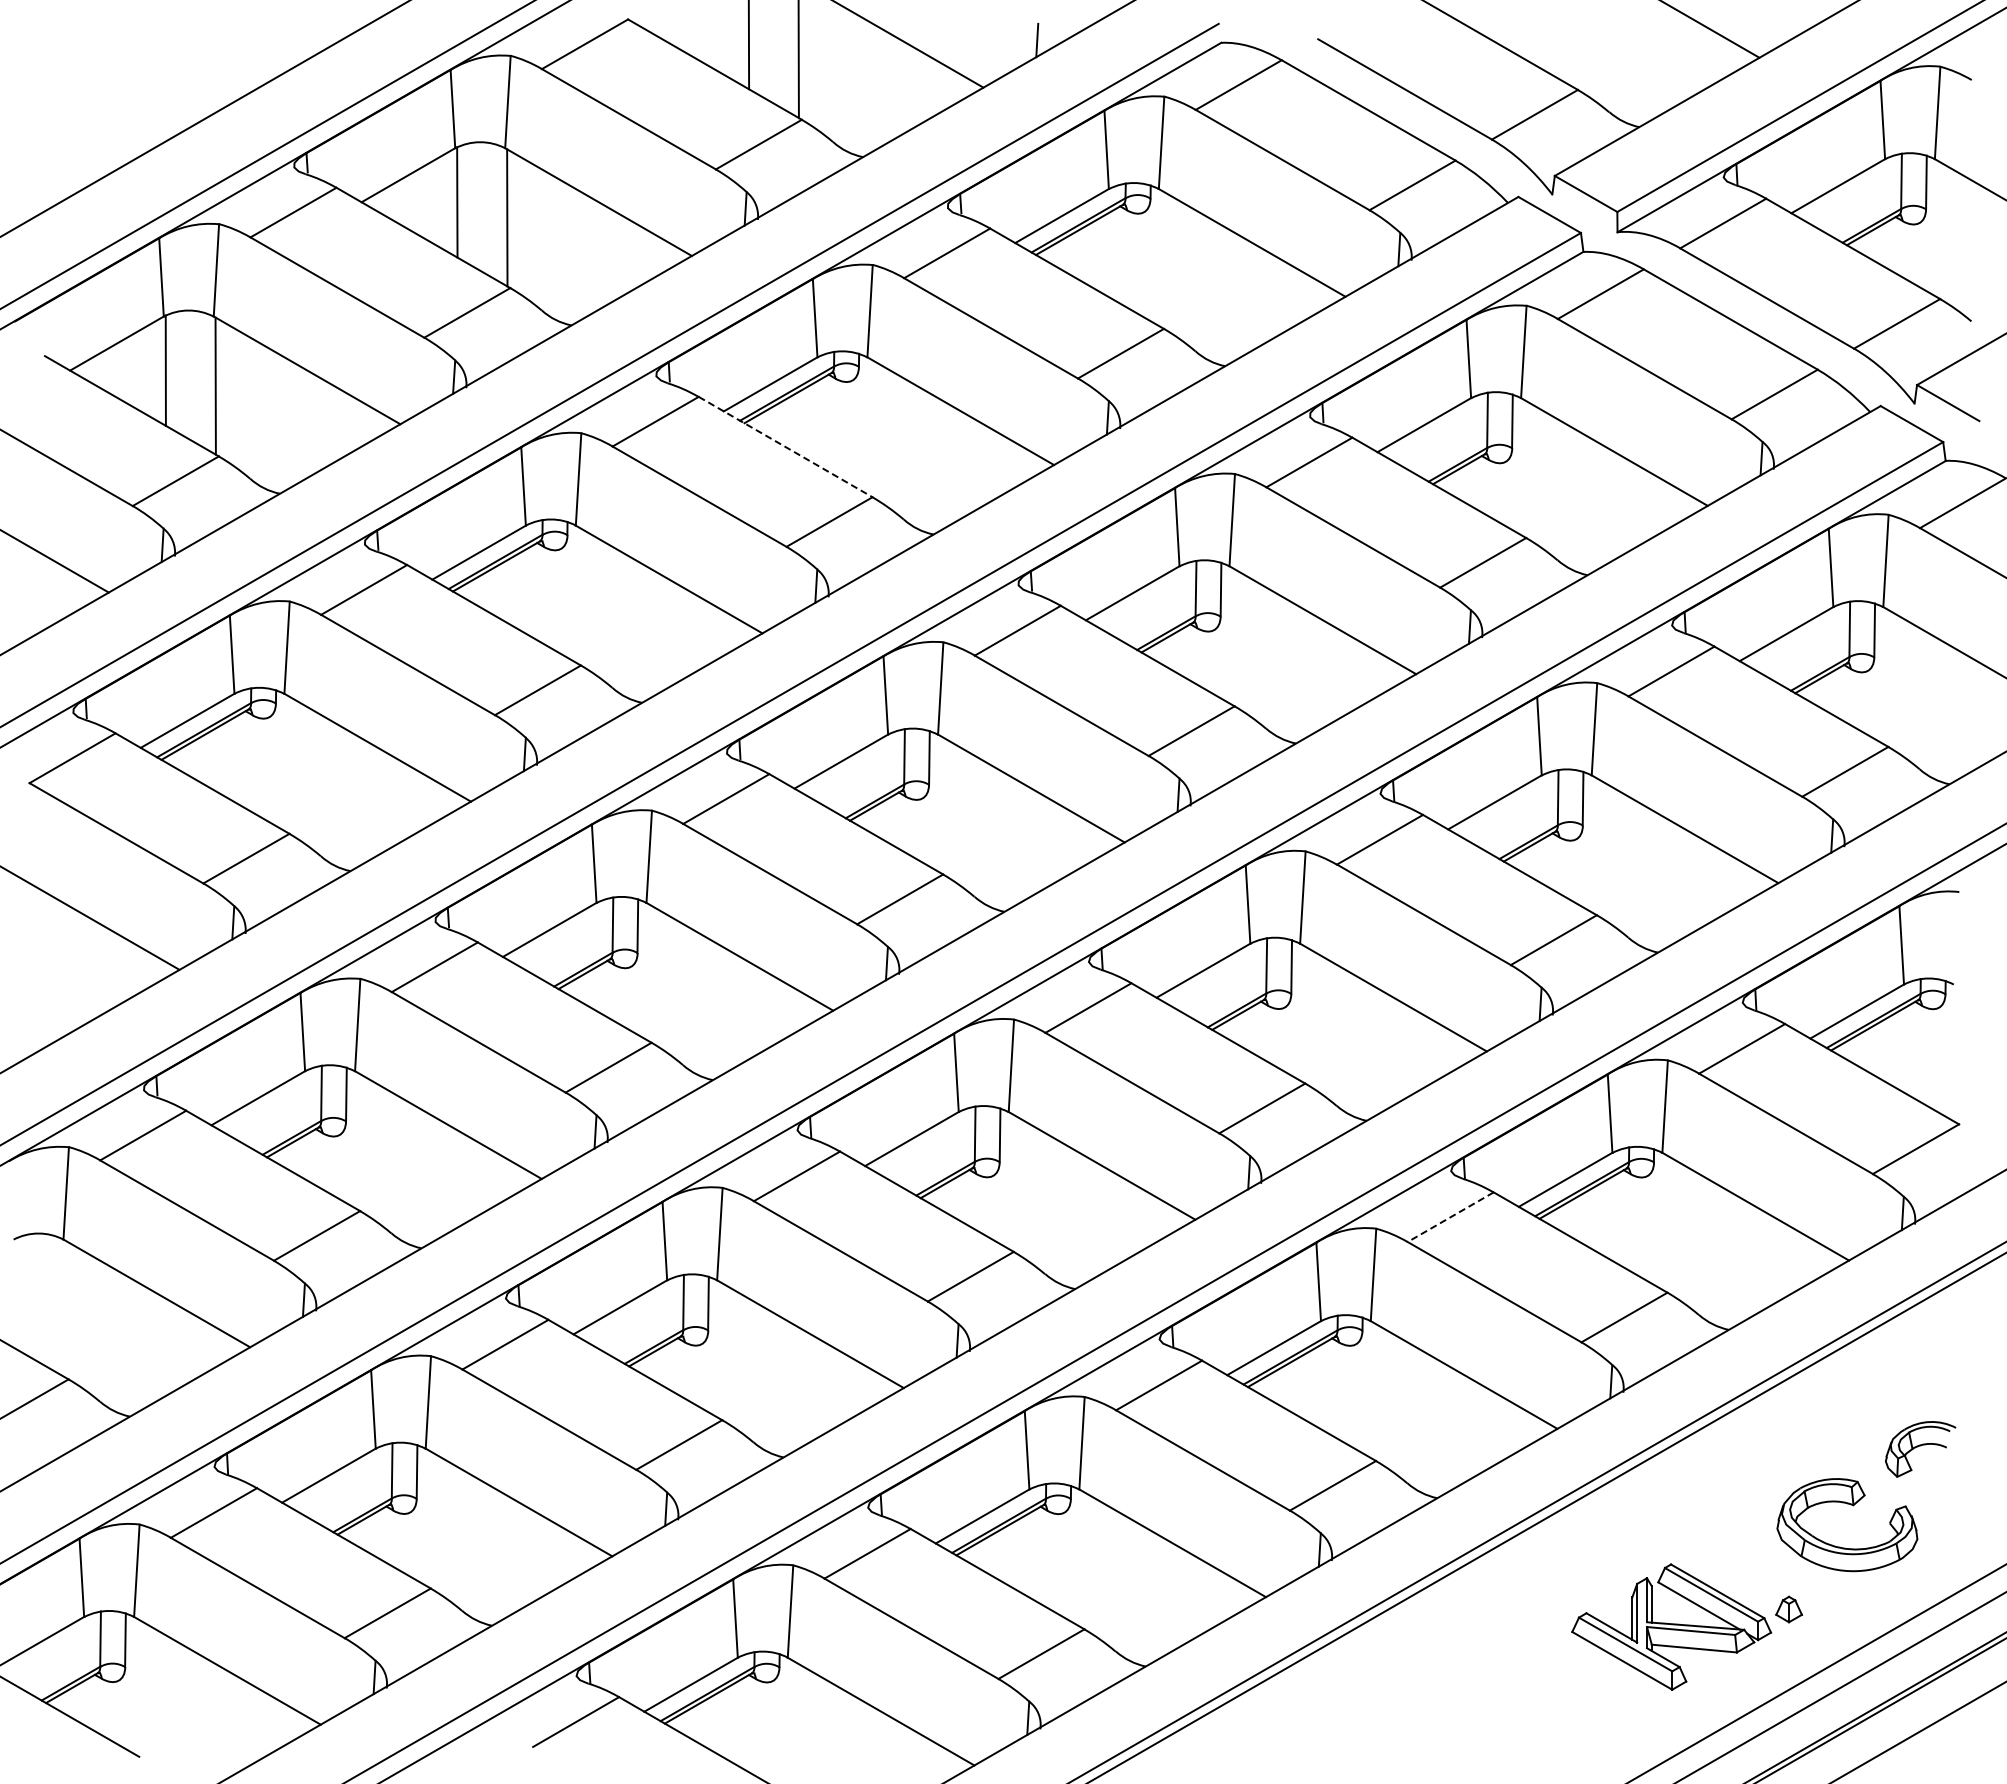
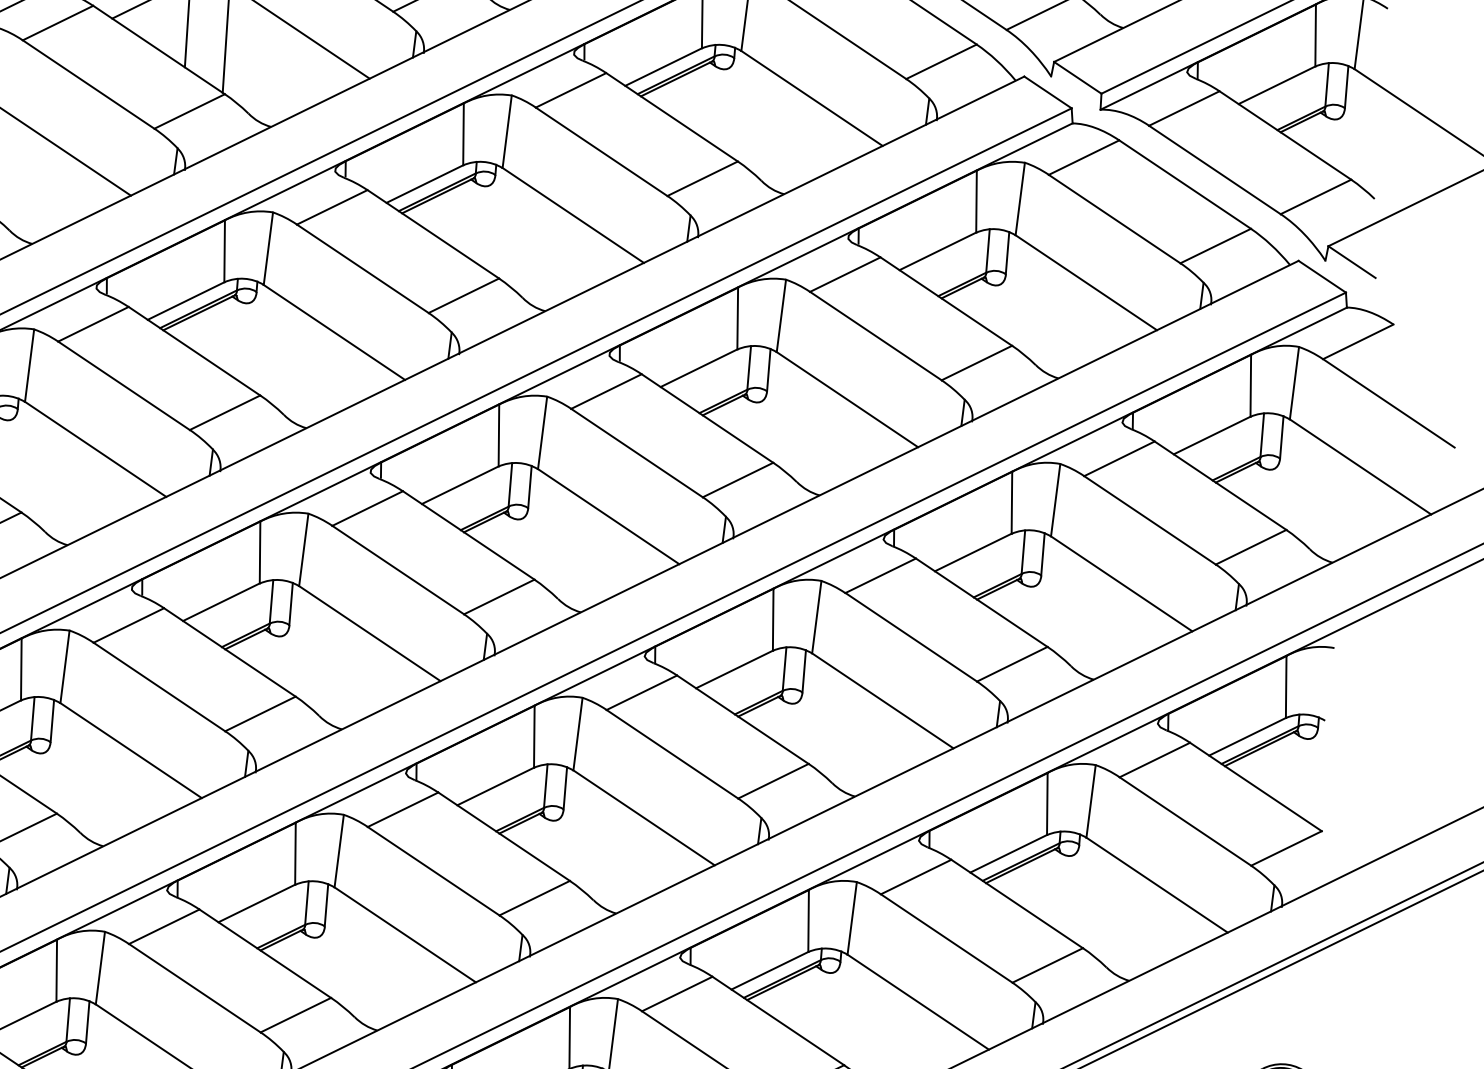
line: (786, 447) -> (433, 234), dashed -> solid
line: (1450, 1217) -> (915, 877), dashed -> solid

